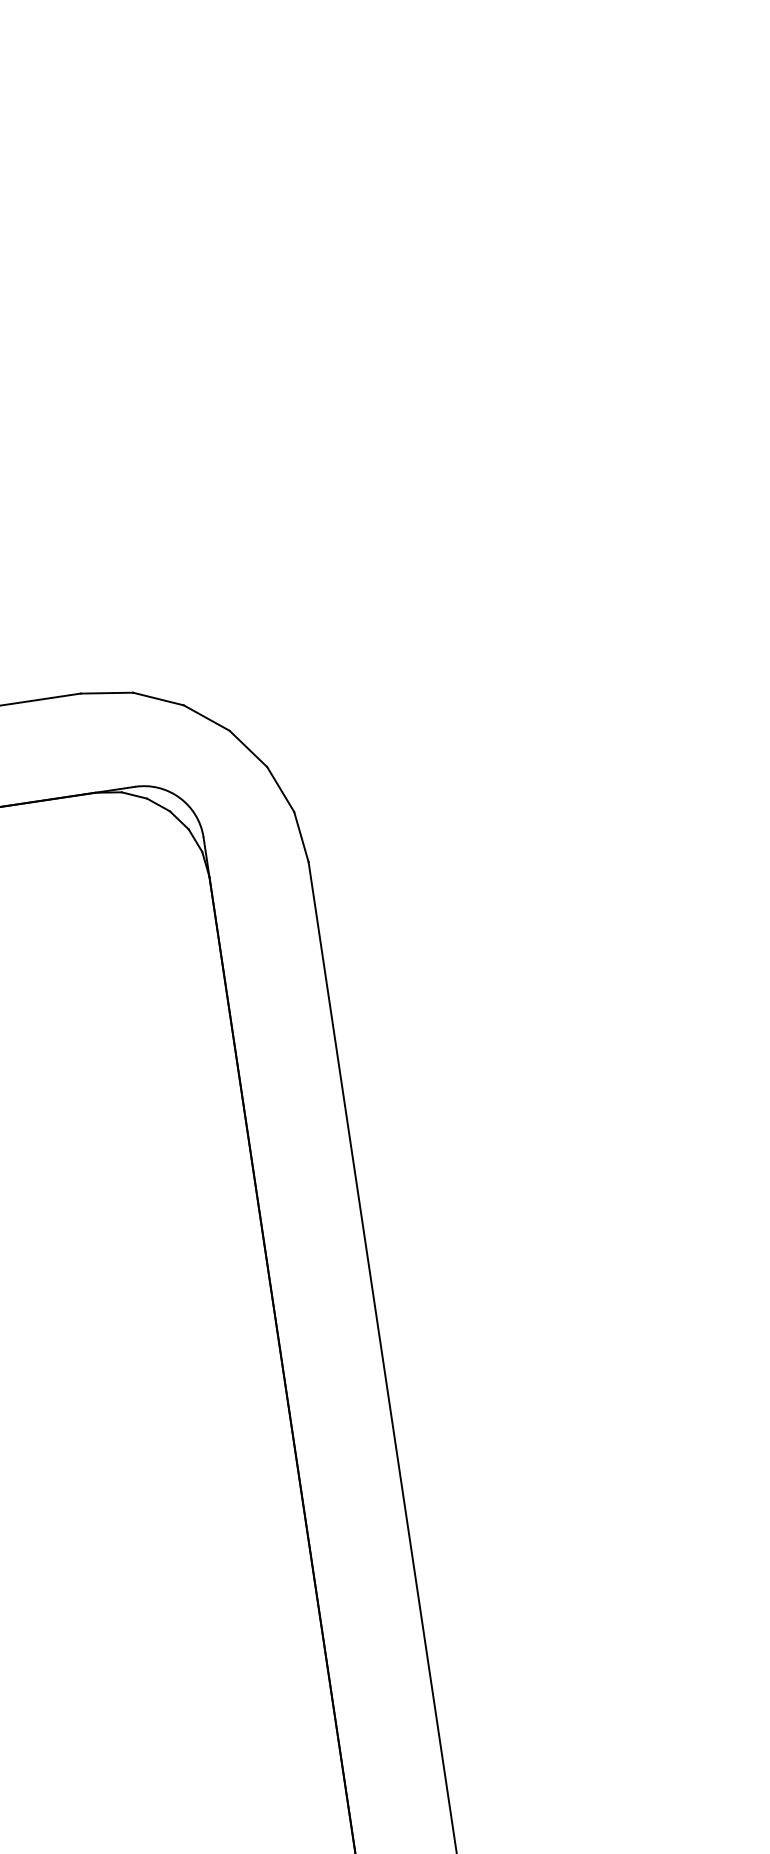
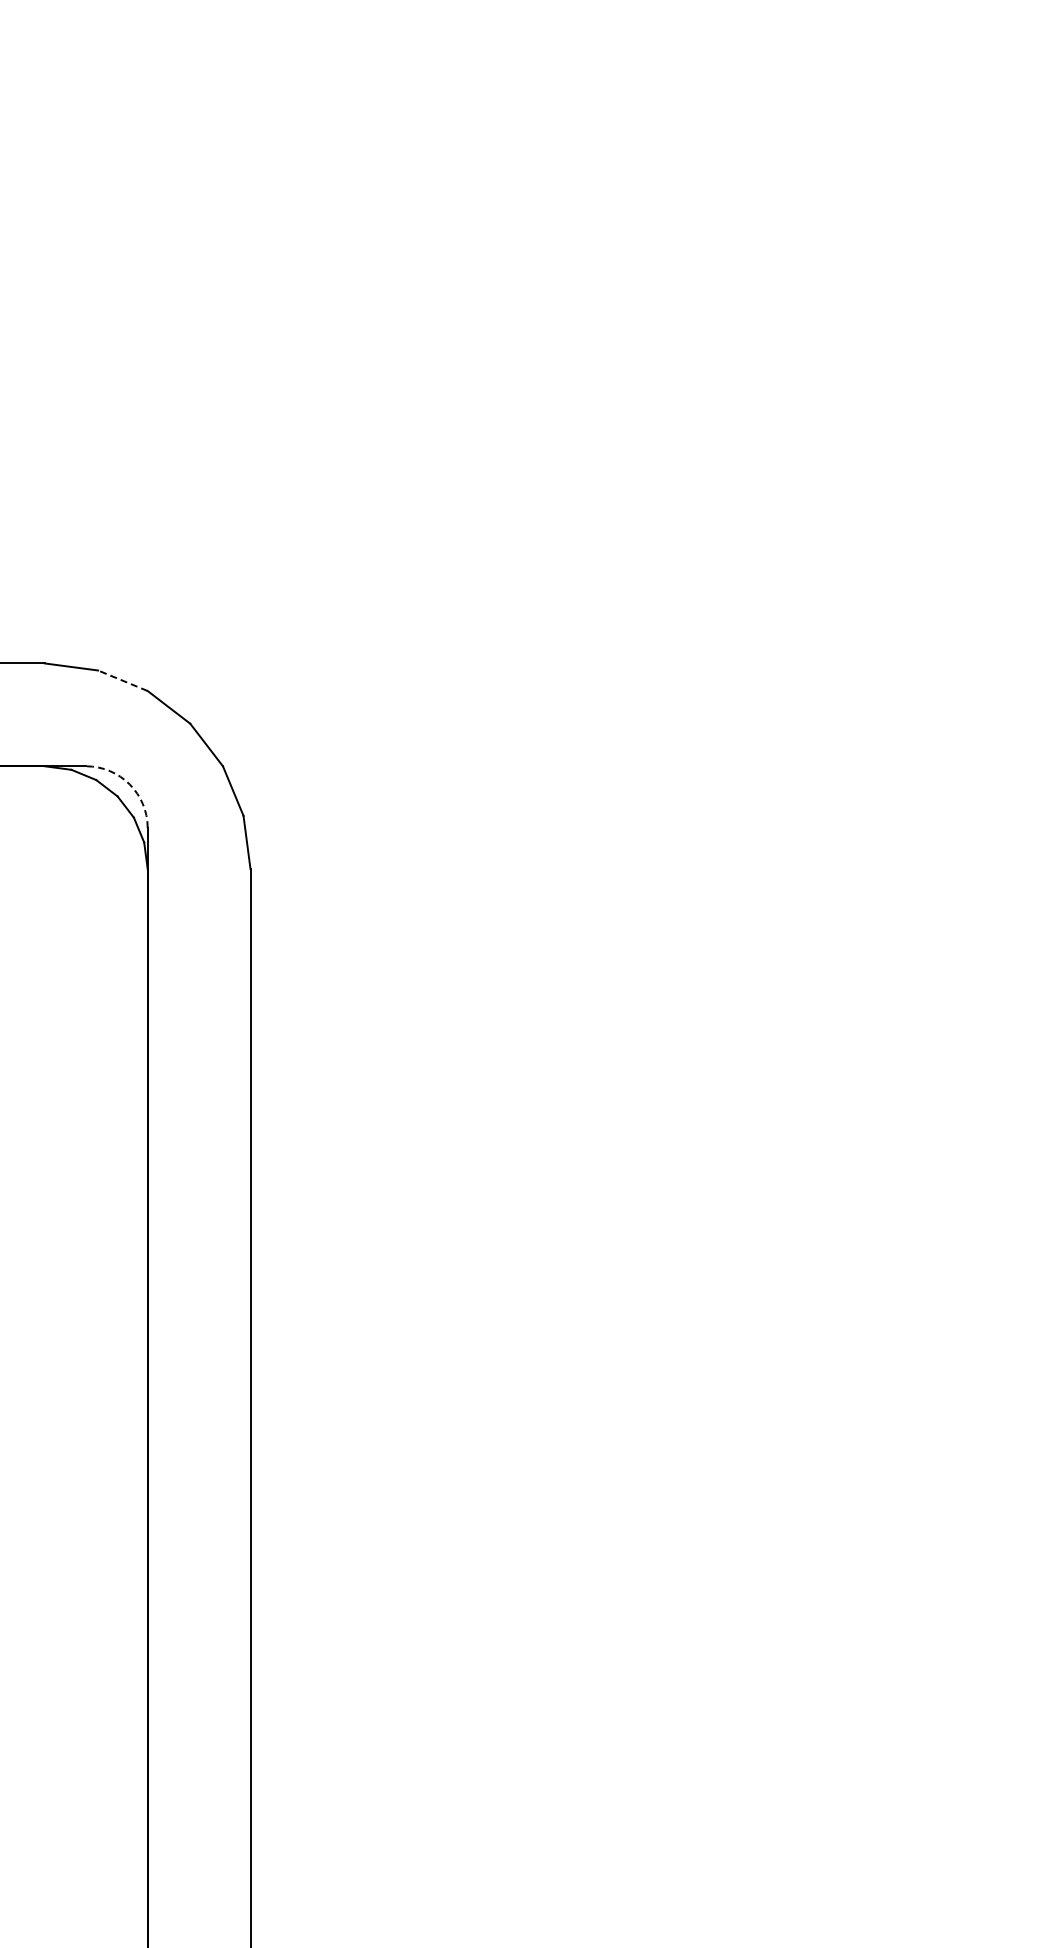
line: (158, 698) -> (122, 680), solid -> dashed
arc: (179, 798) -> (129, 784), solid -> dashed

